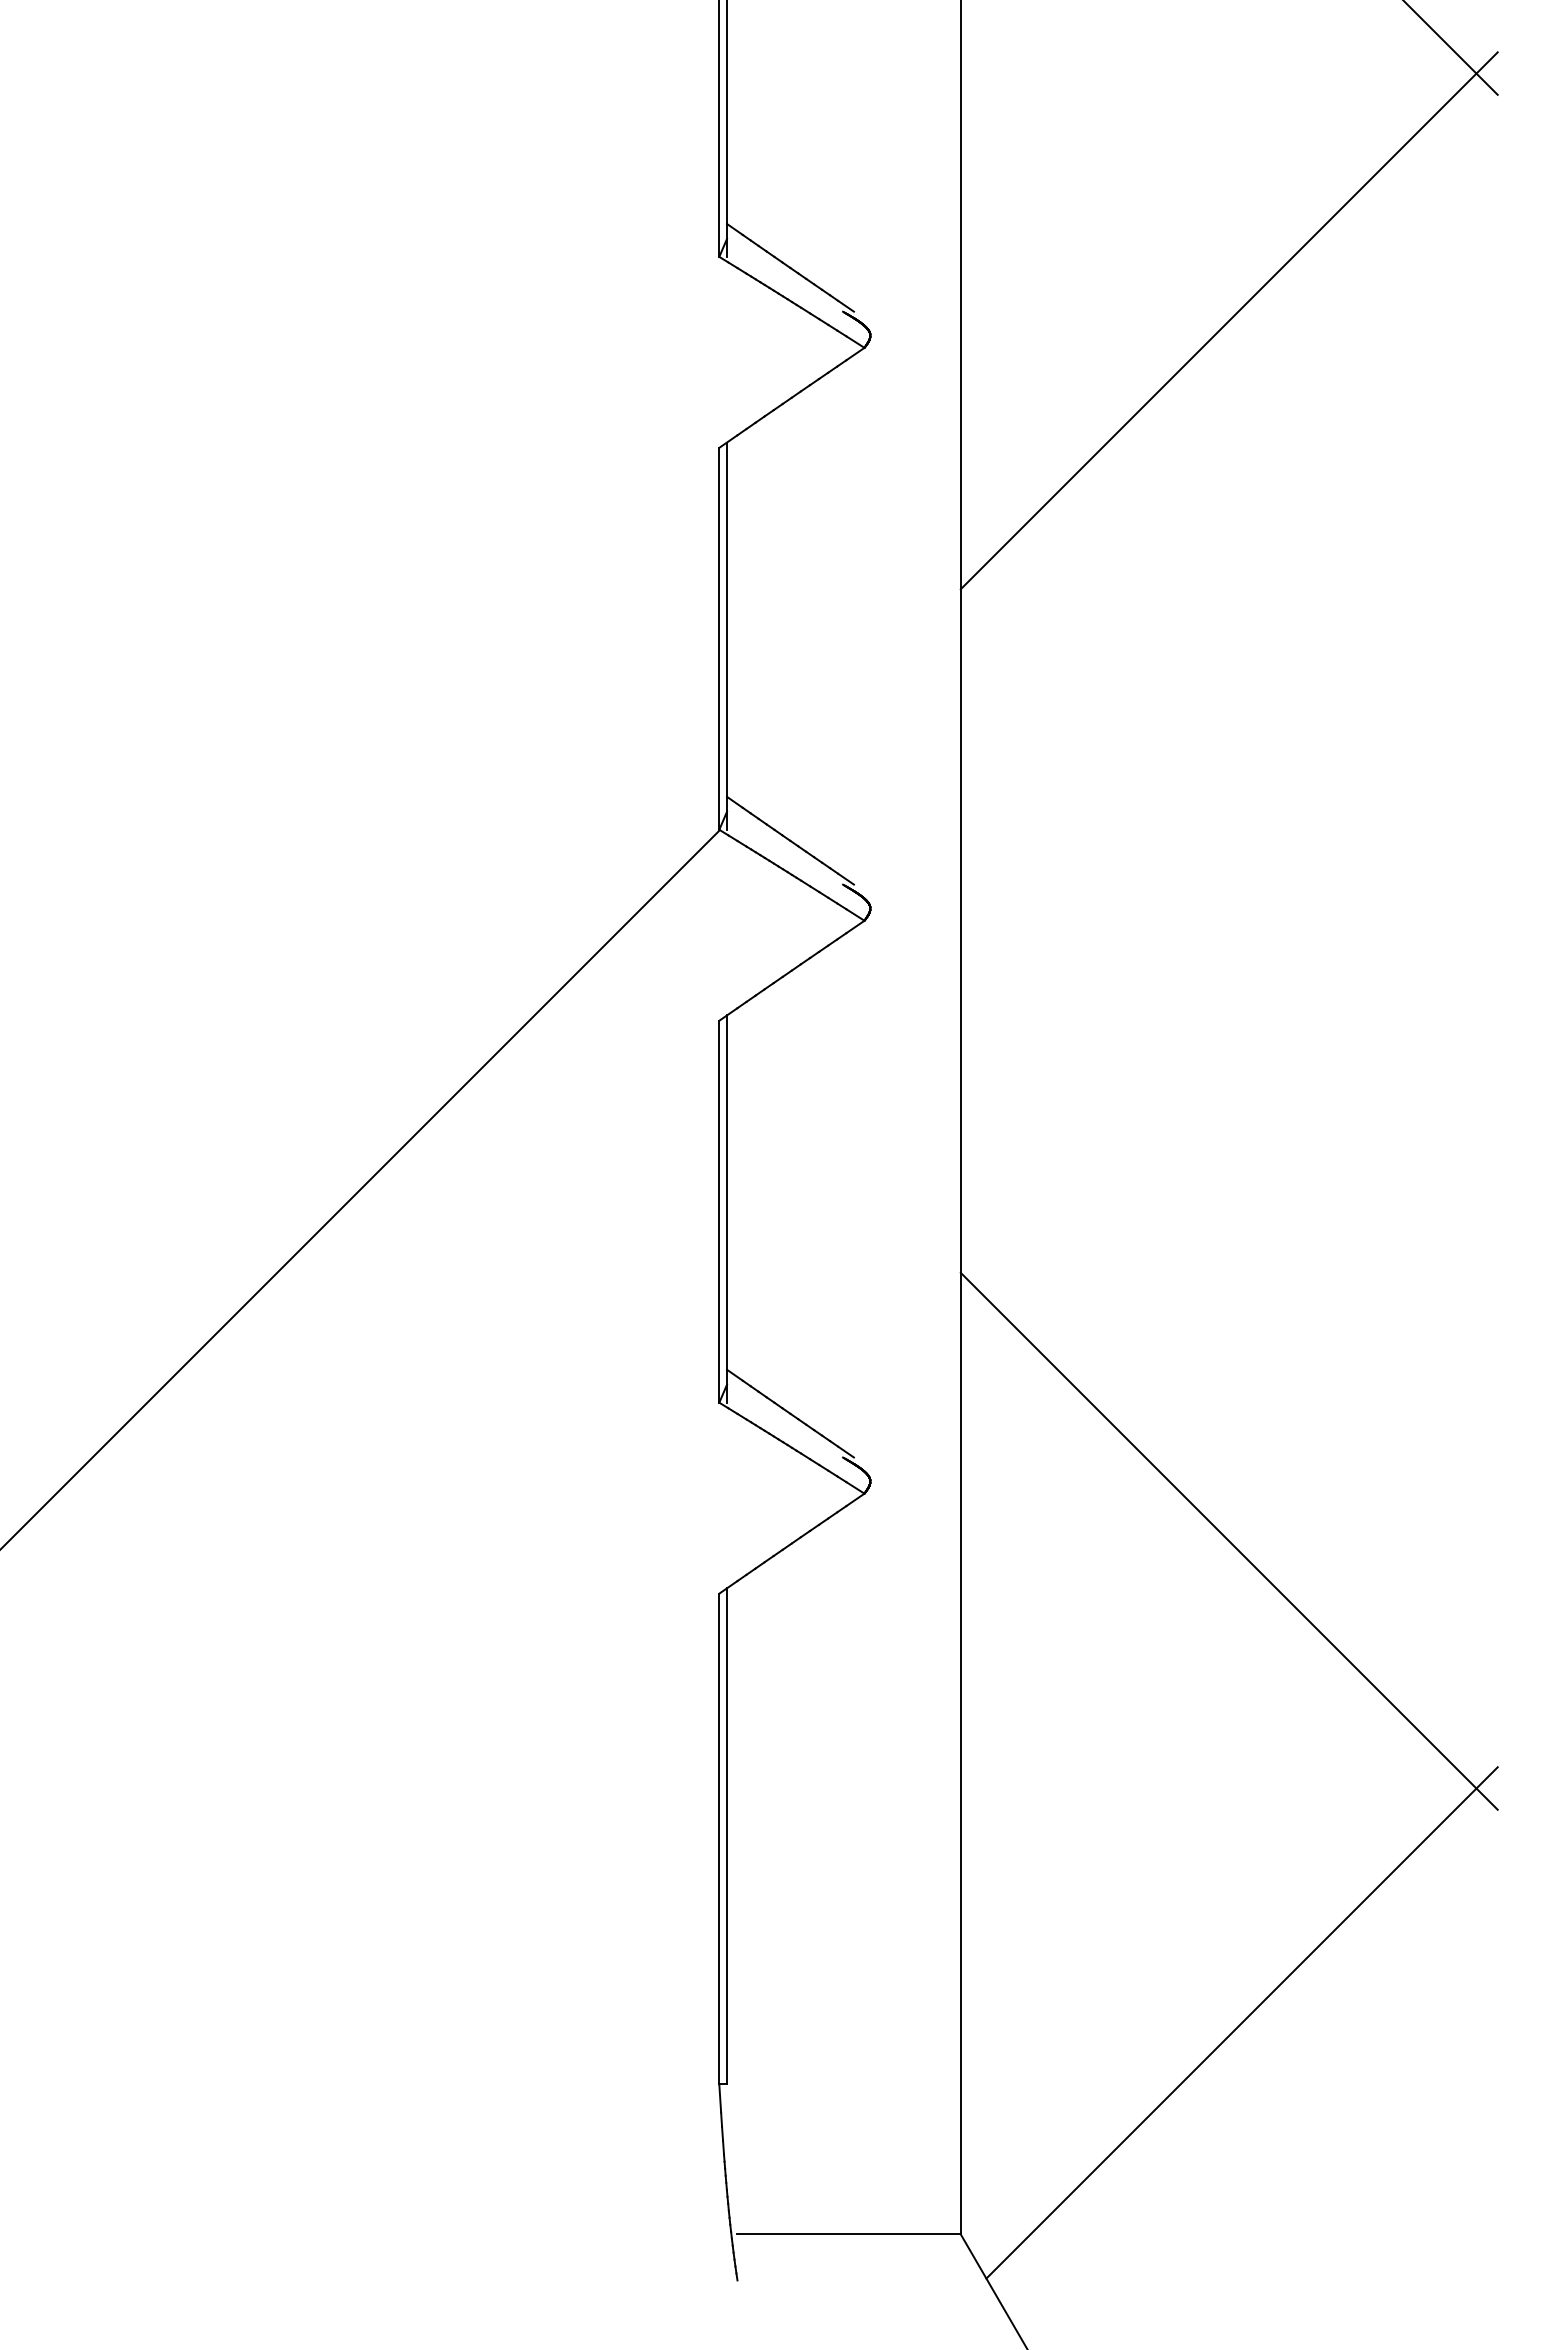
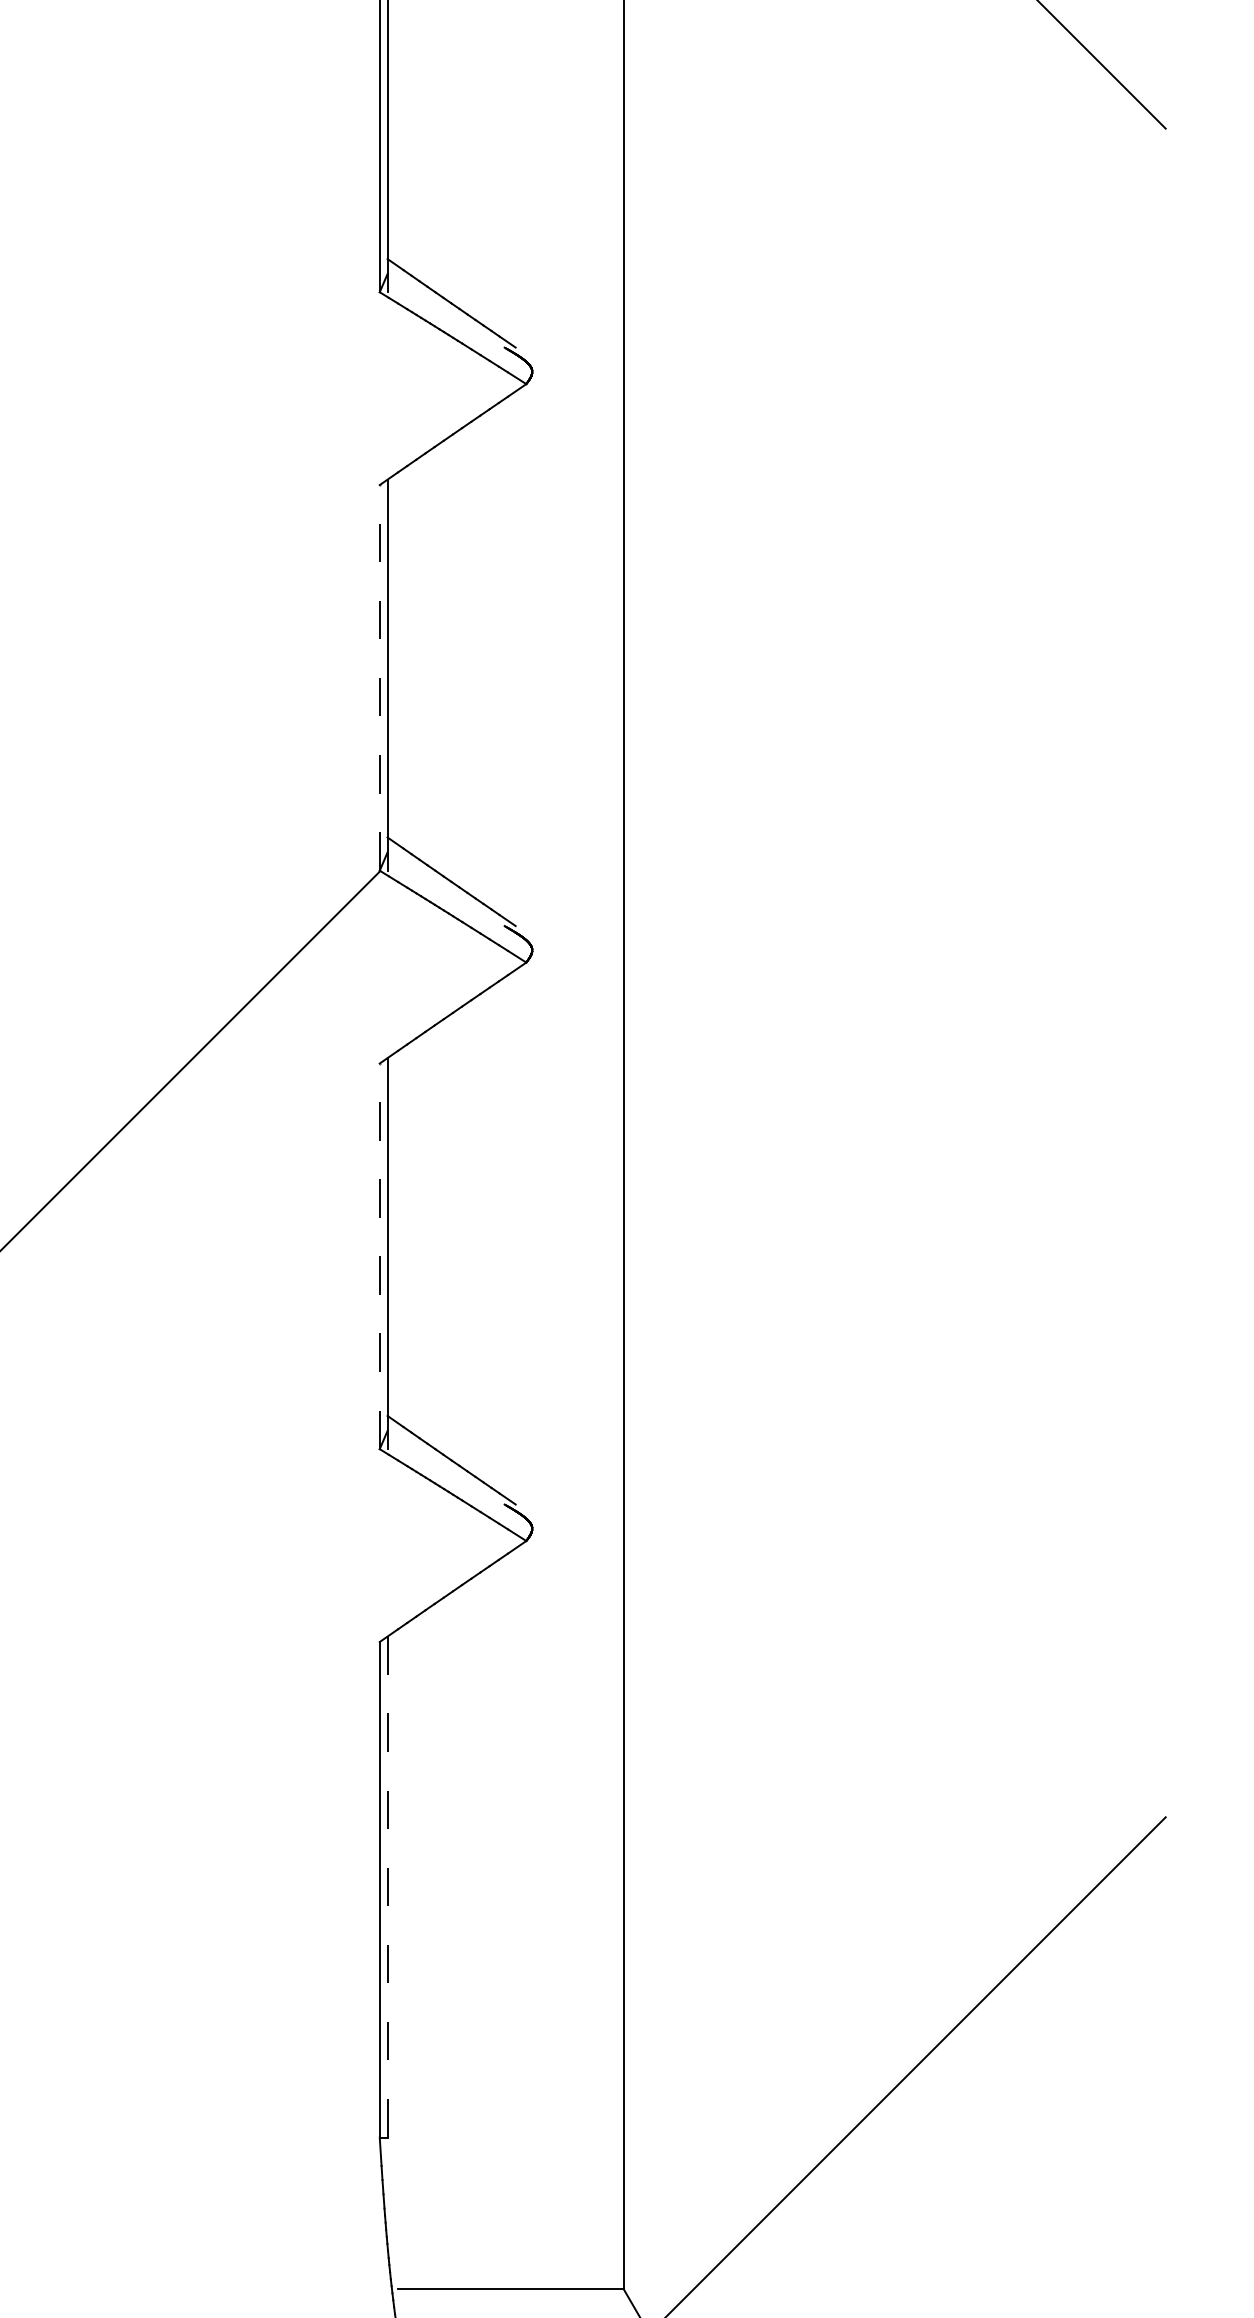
line: (1228, 320) -> (893, 356), removed
line: (719, 638) -> (379, 677), solid -> dashed
line: (719, 1211) -> (379, 1256), solid -> dashed
line: (1228, 1540) -> (893, 1588), removed
line: (727, 1835) -> (388, 1886), solid -> dashed

